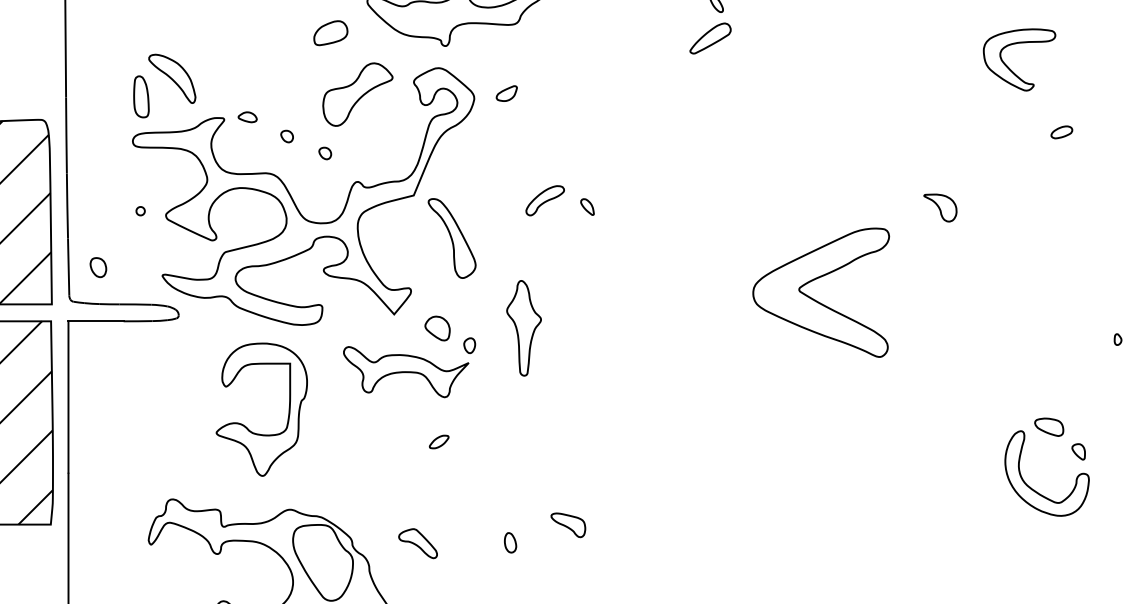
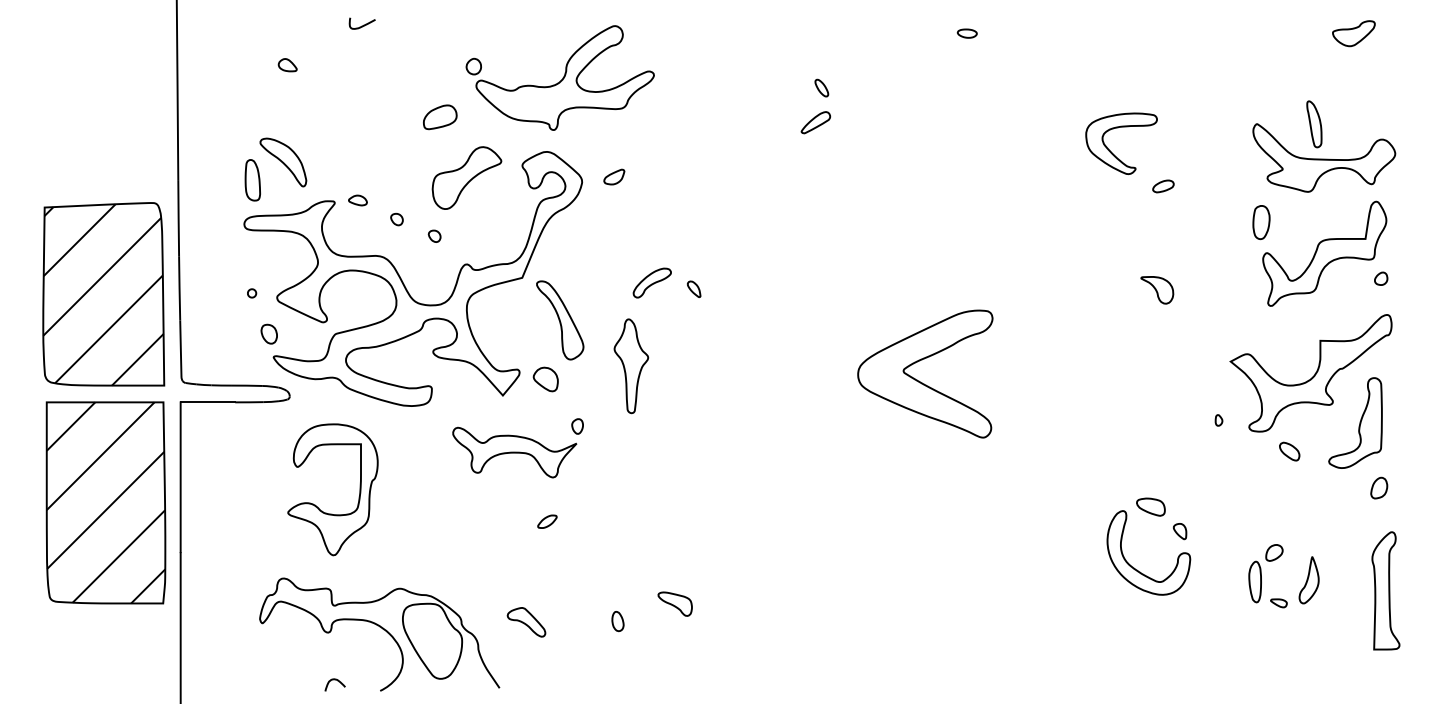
part: (710, 38) -> (815, 122), size x0.71
part: (1061, 132) -> (1163, 186), moved
part: (940, 208) -> (1157, 290), moved
part: (97, 266) -> (268, 333), moved
part: (437, 328) -> (545, 379), moved
part: (524, 328) -> (631, 366), moved
part: (245, 425) -> (316, 505), moved

